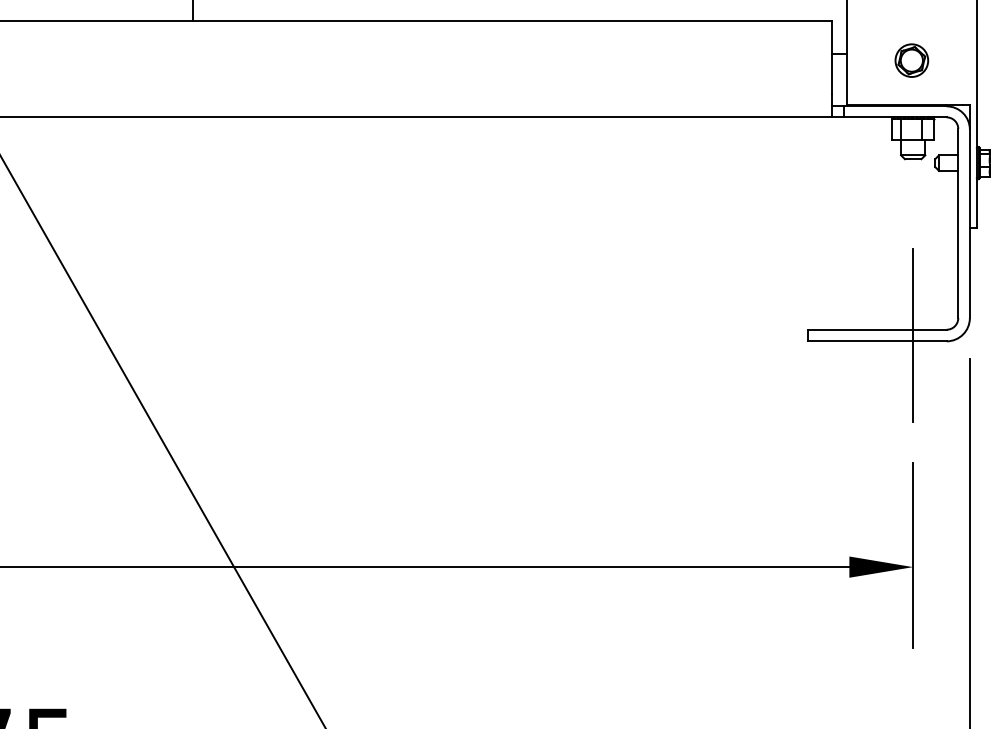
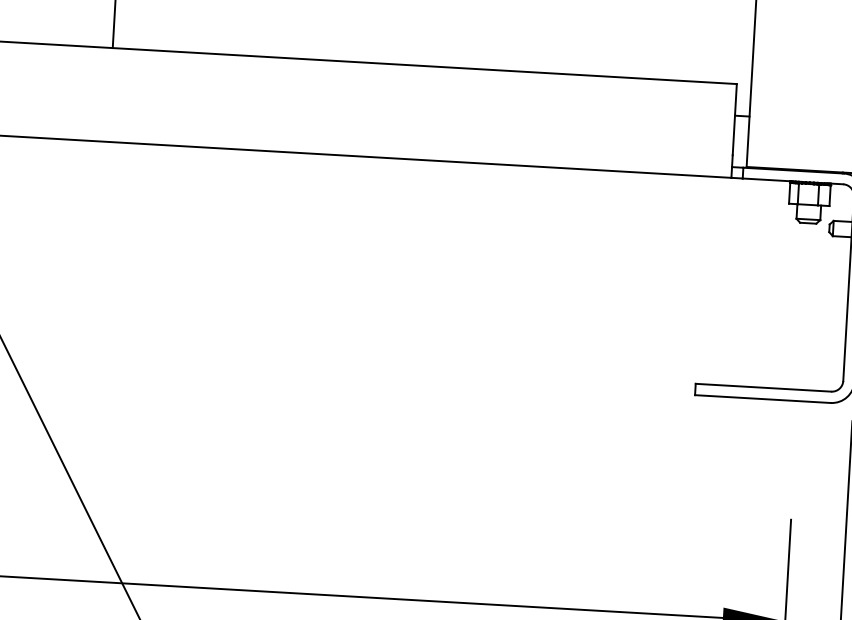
part: (911, 60) -> (812, 126), removed
line: (913, 335) -> (798, 395), removed

